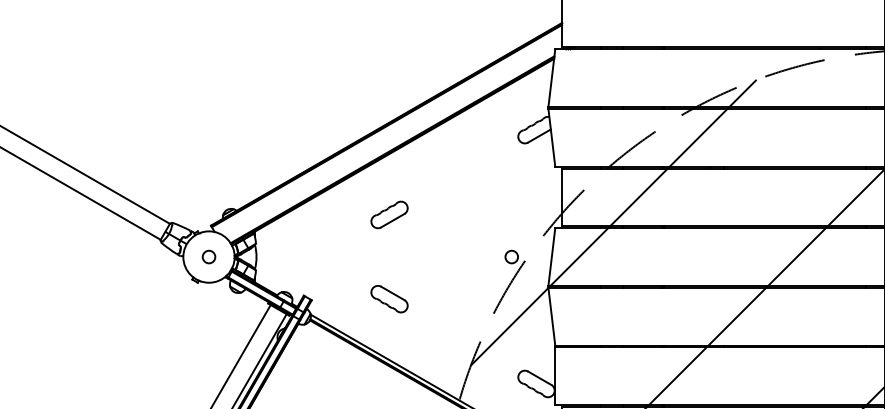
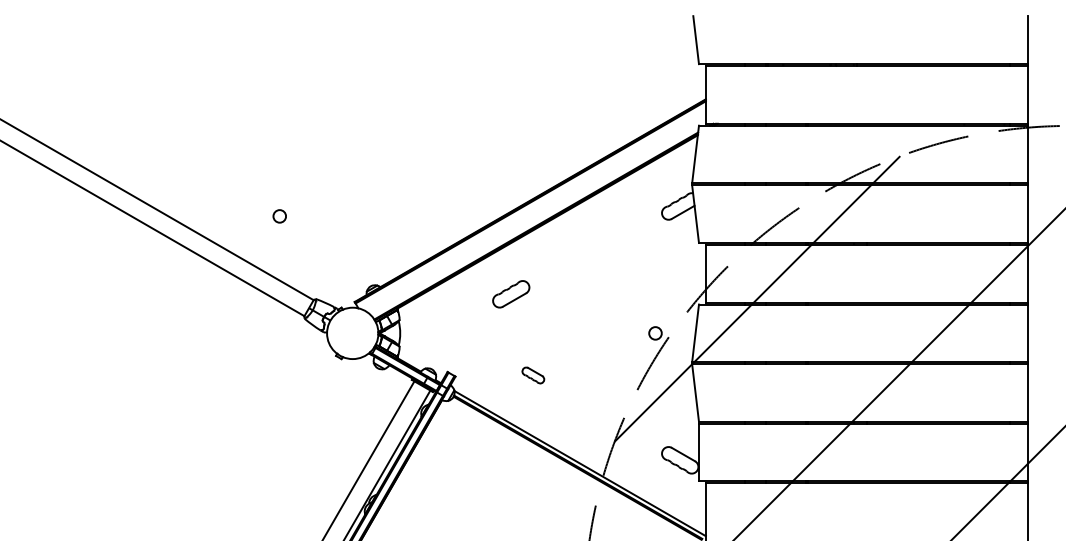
part: (389, 215) -> (511, 294), moved
circle: (208, 257) -> (279, 216), moved
part: (389, 299) -> (533, 375), size x0.6

